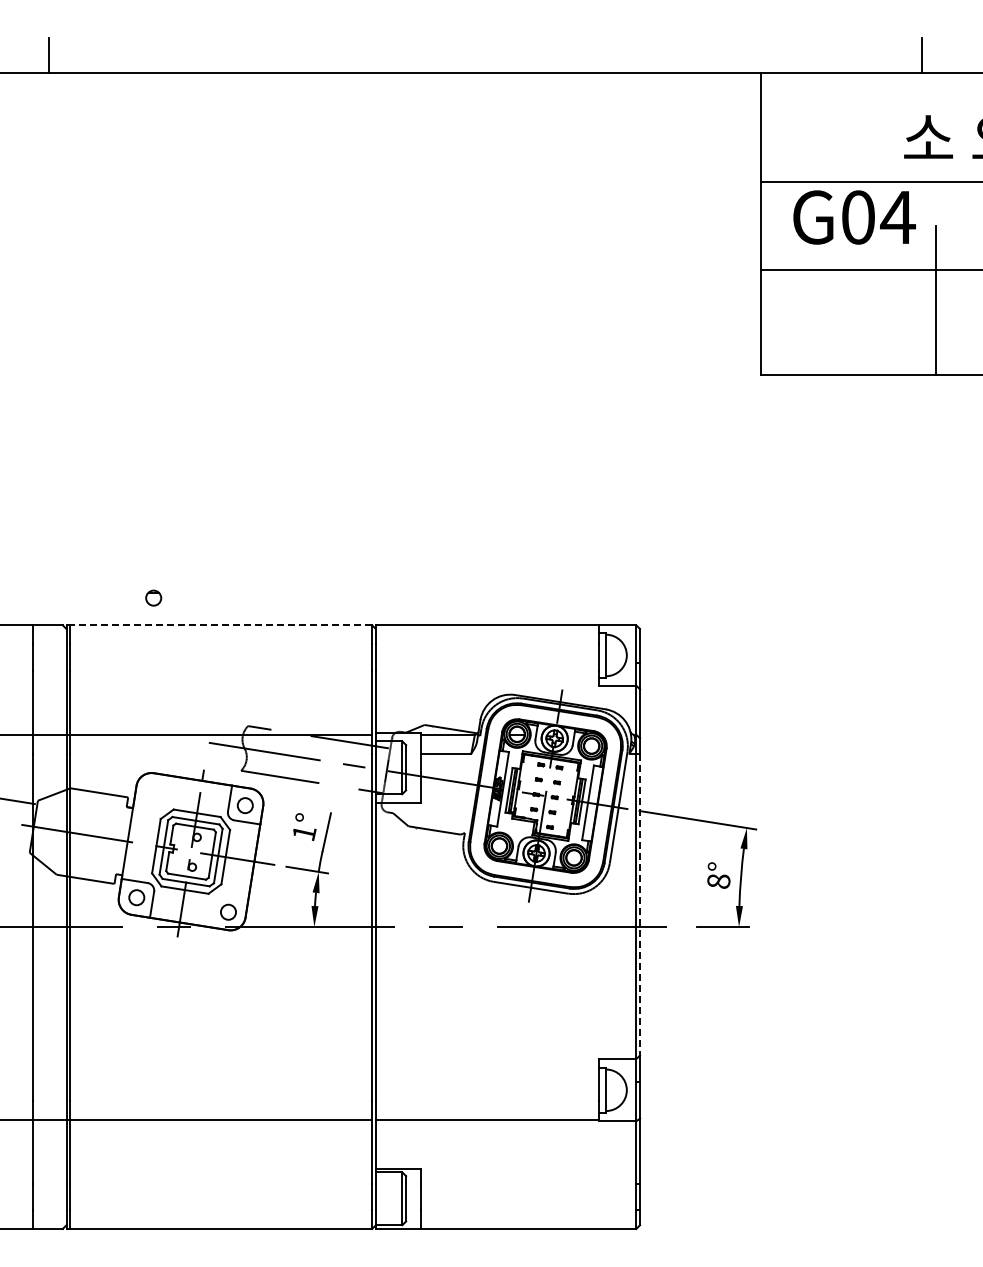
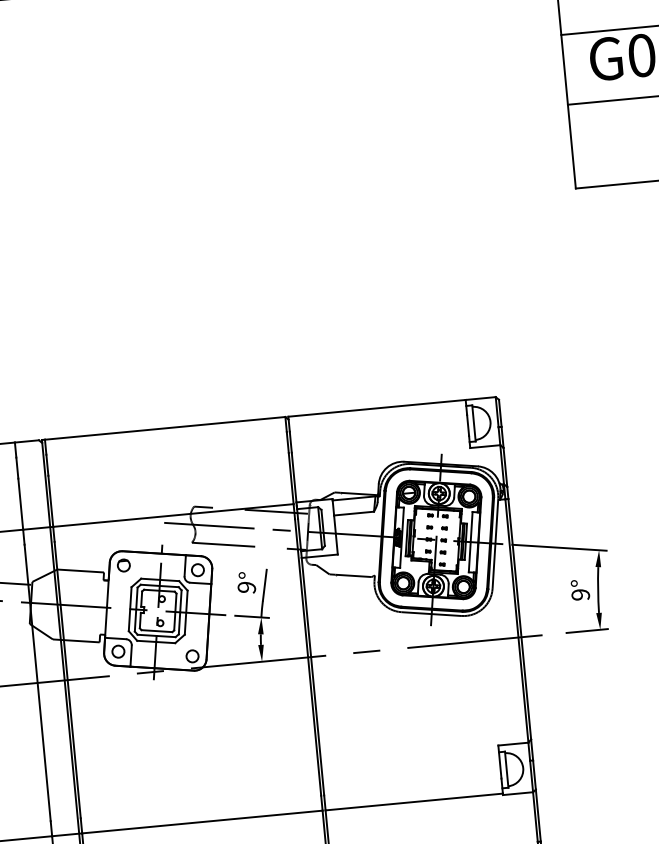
circle: (153, 597) -> (123, 565), moved
line: (221, 625) -> (165, 428), dashed -> solid
text: (304, 833) -> (247, 587), 1° -> 9°
text: (718, 881) -> (580, 594), 8° -> 9°
line: (640, 904) -> (520, 619), dashed -> solid

